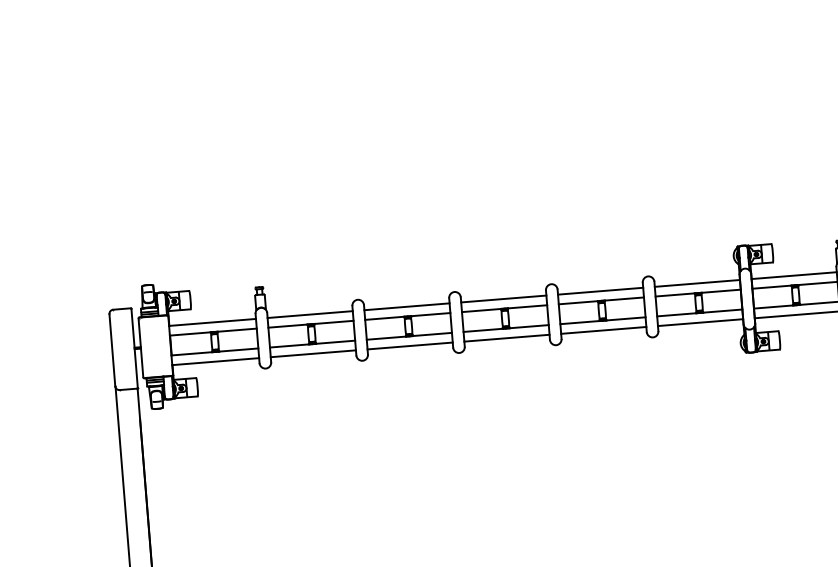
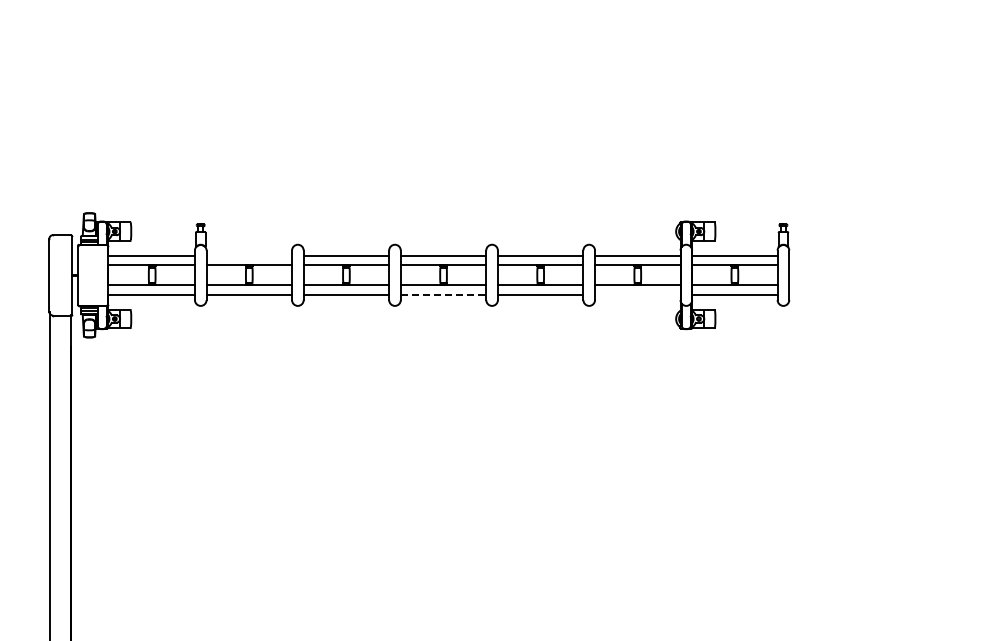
line: (310, 314) -> (249, 255), removed
line: (700, 323) -> (637, 295), removed
line: (506, 338) -> (443, 295), solid -> dashed

